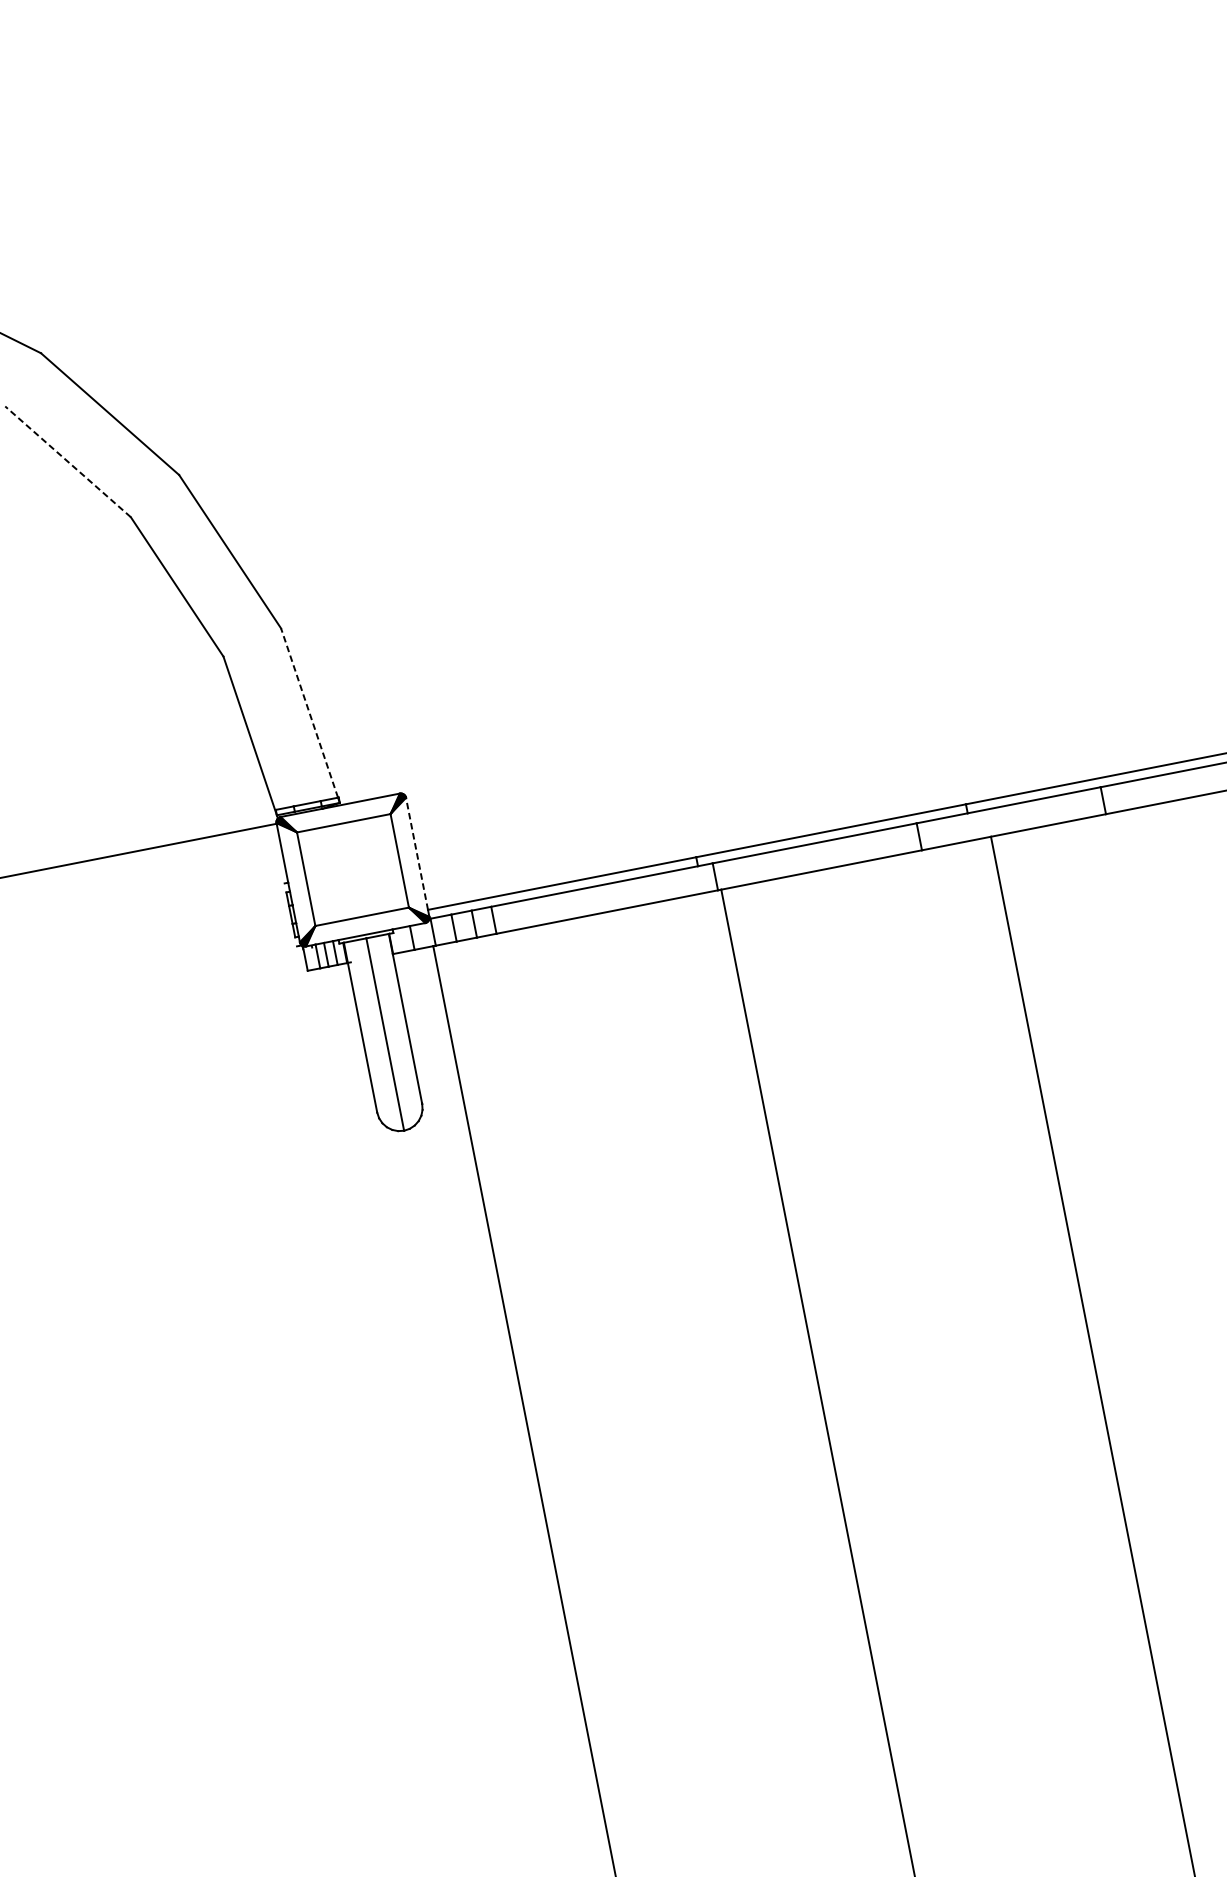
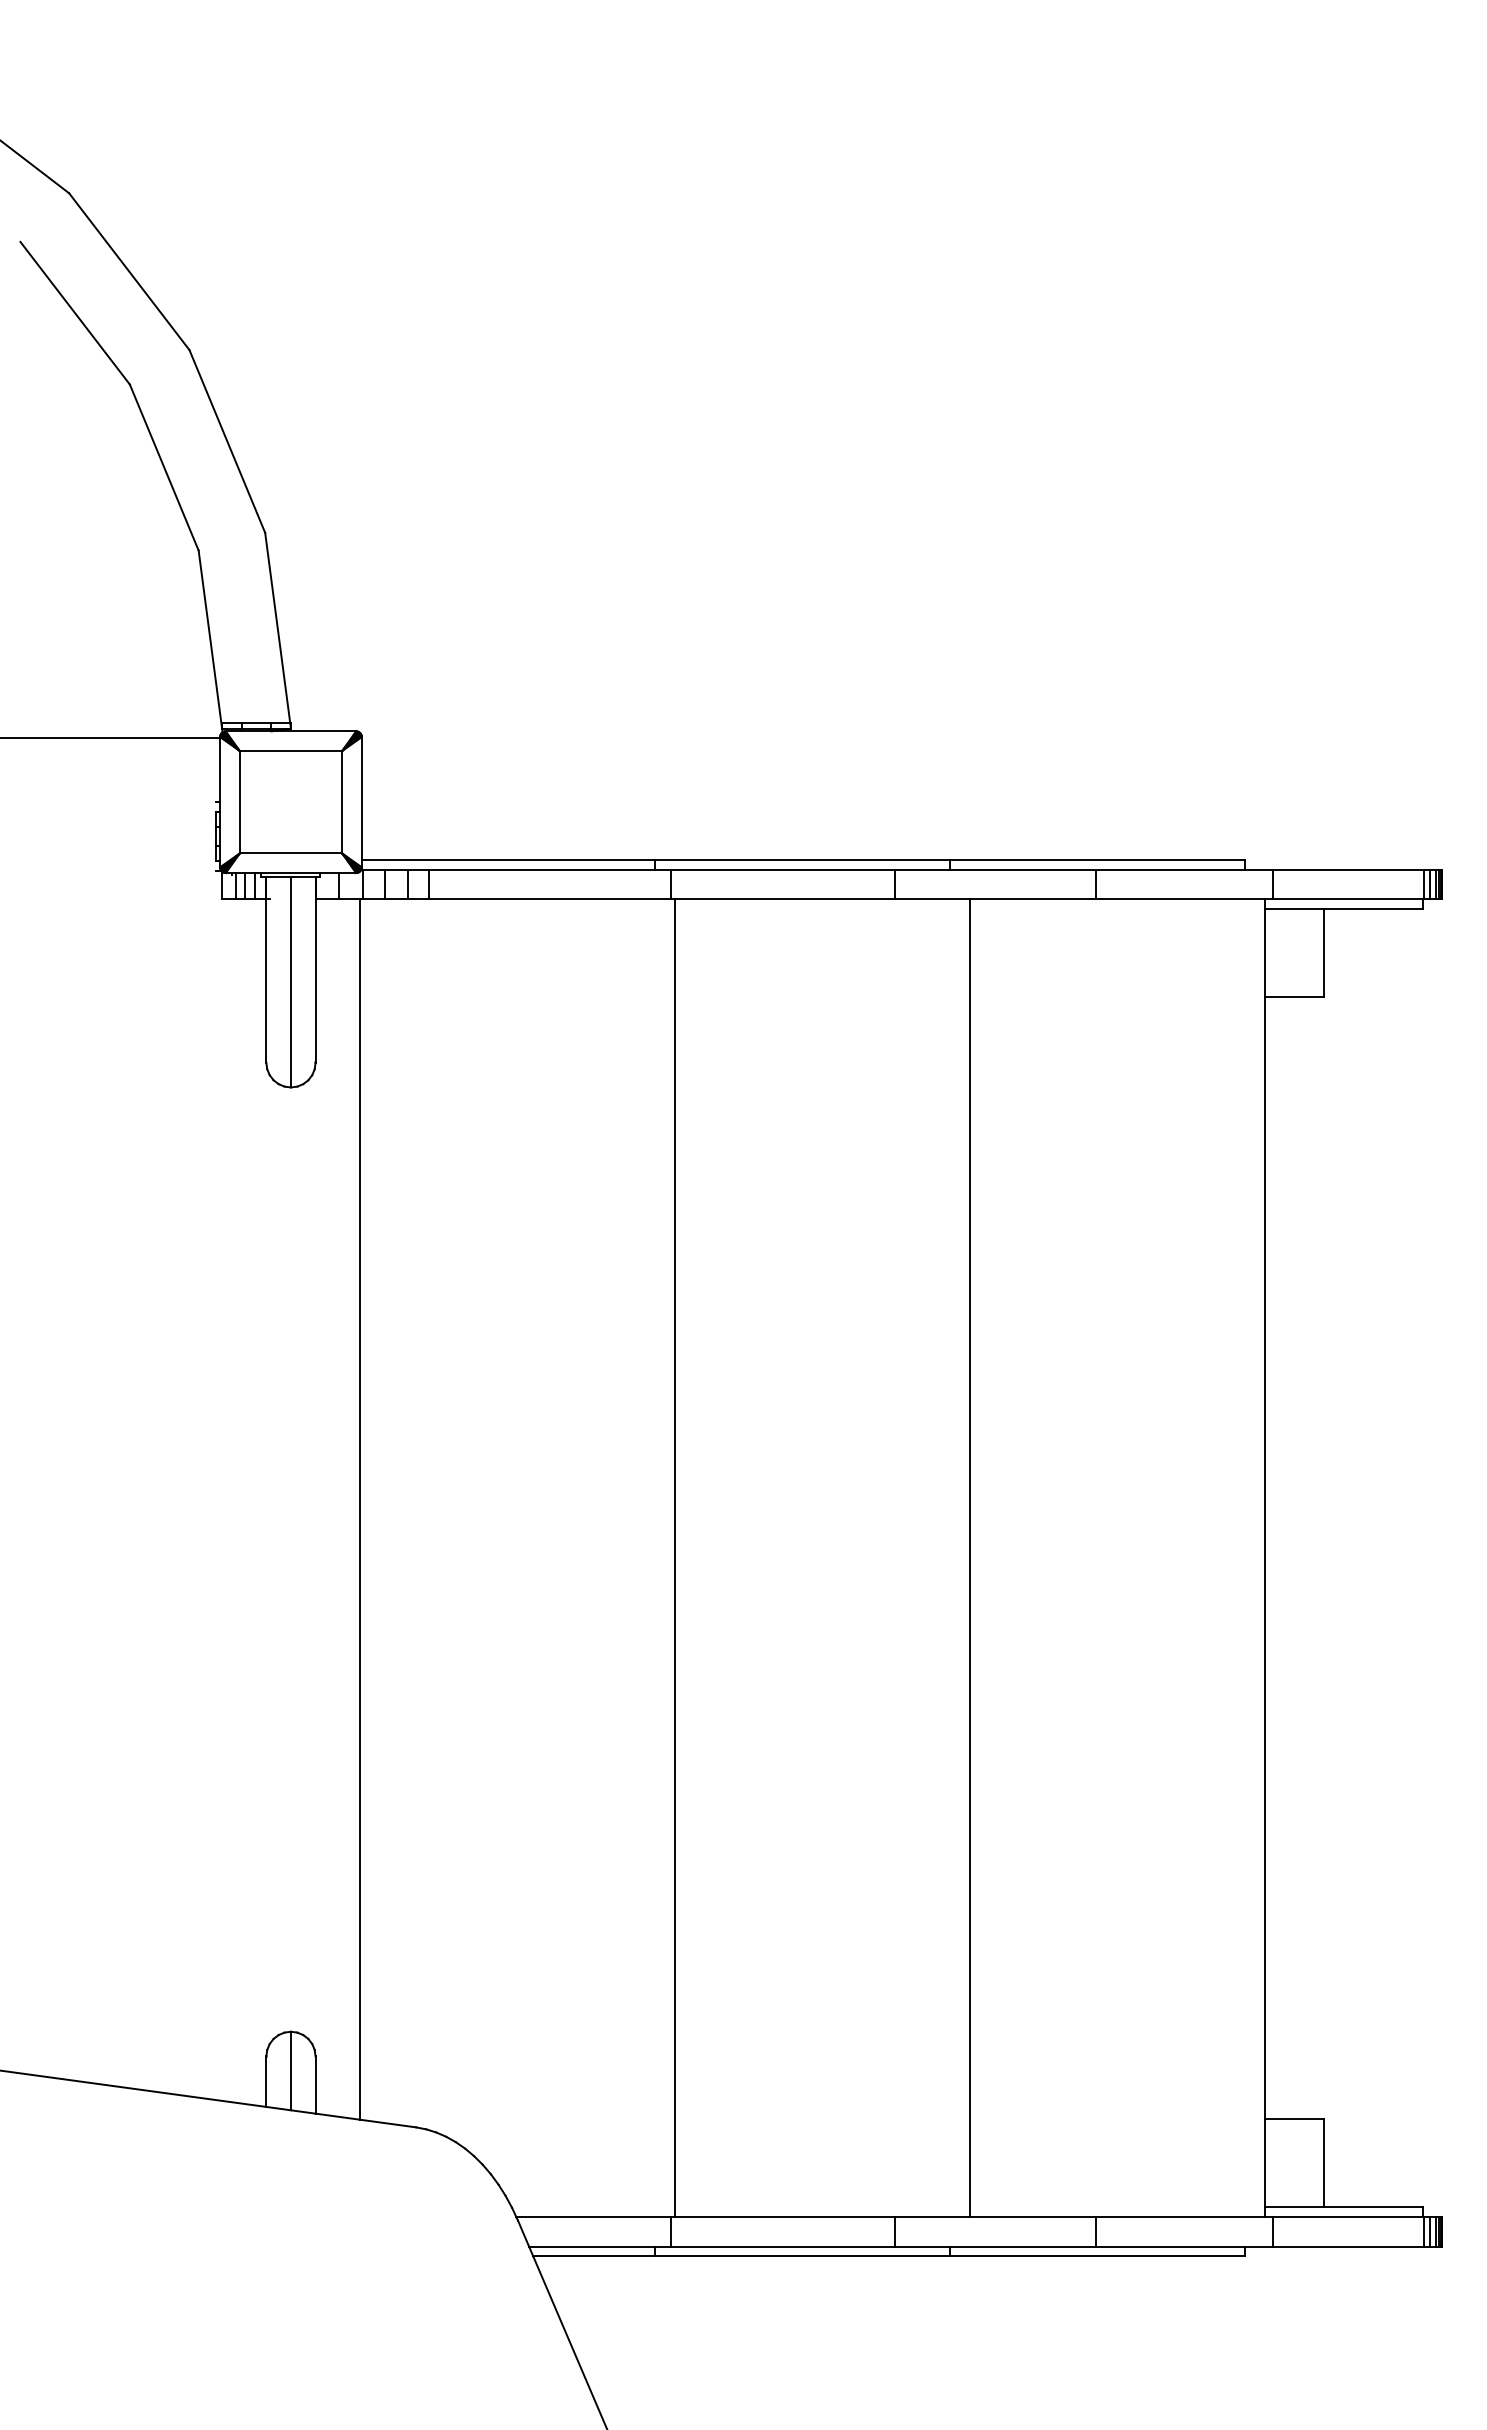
line: (68, 461) -> (75, 313), dashed -> solid
line: (309, 712) -> (277, 627), dashed -> solid
line: (416, 853) -> (361, 797), dashed -> solid

